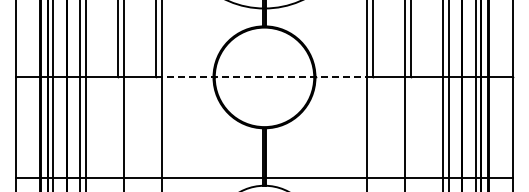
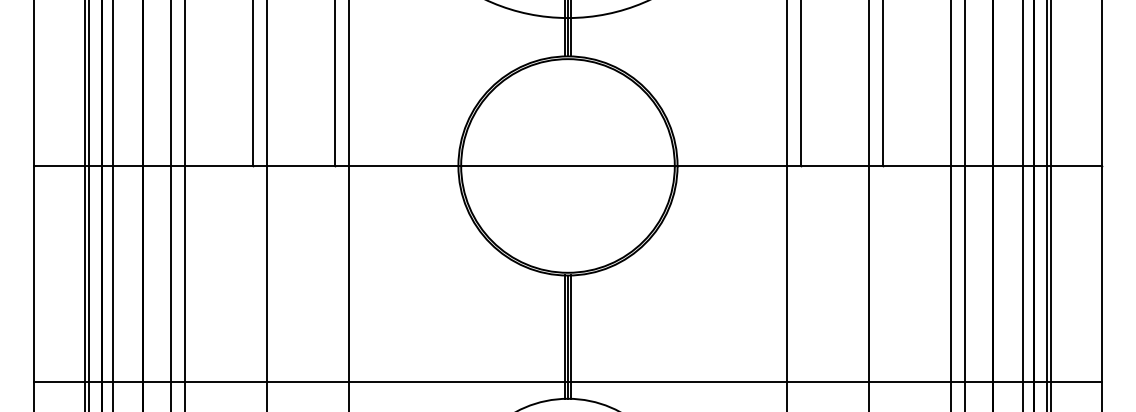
line: (264, 77) -> (568, 166), dashed -> solid

